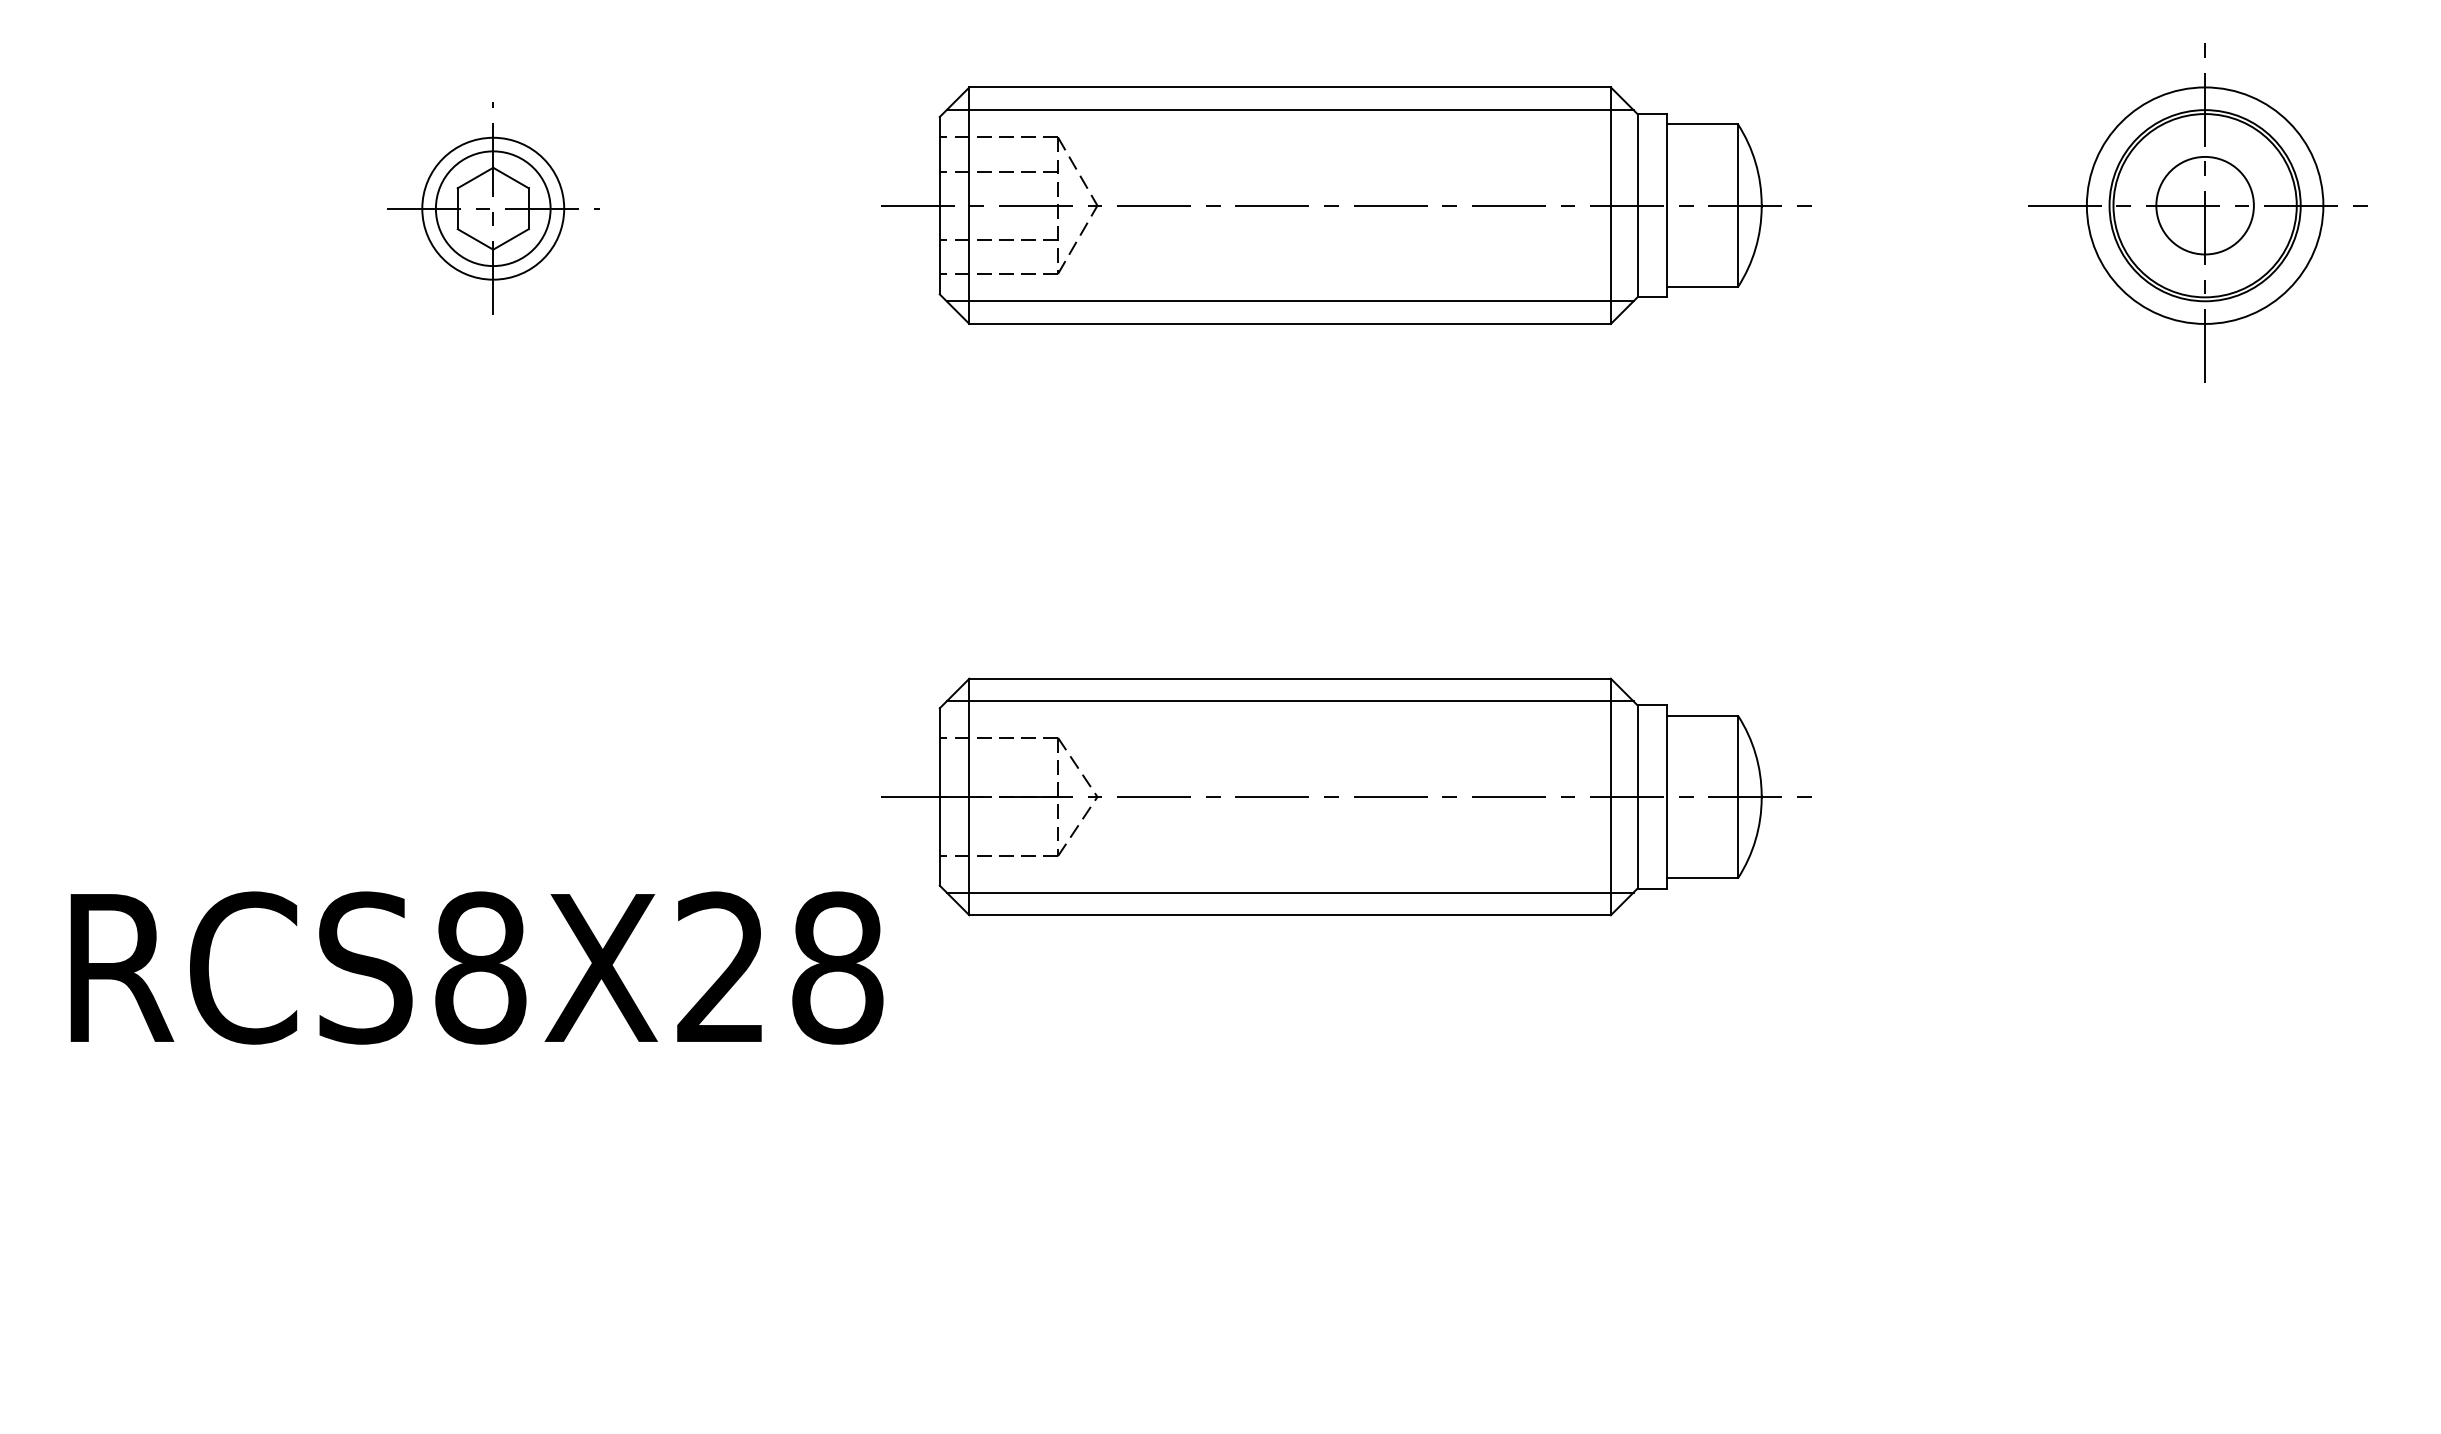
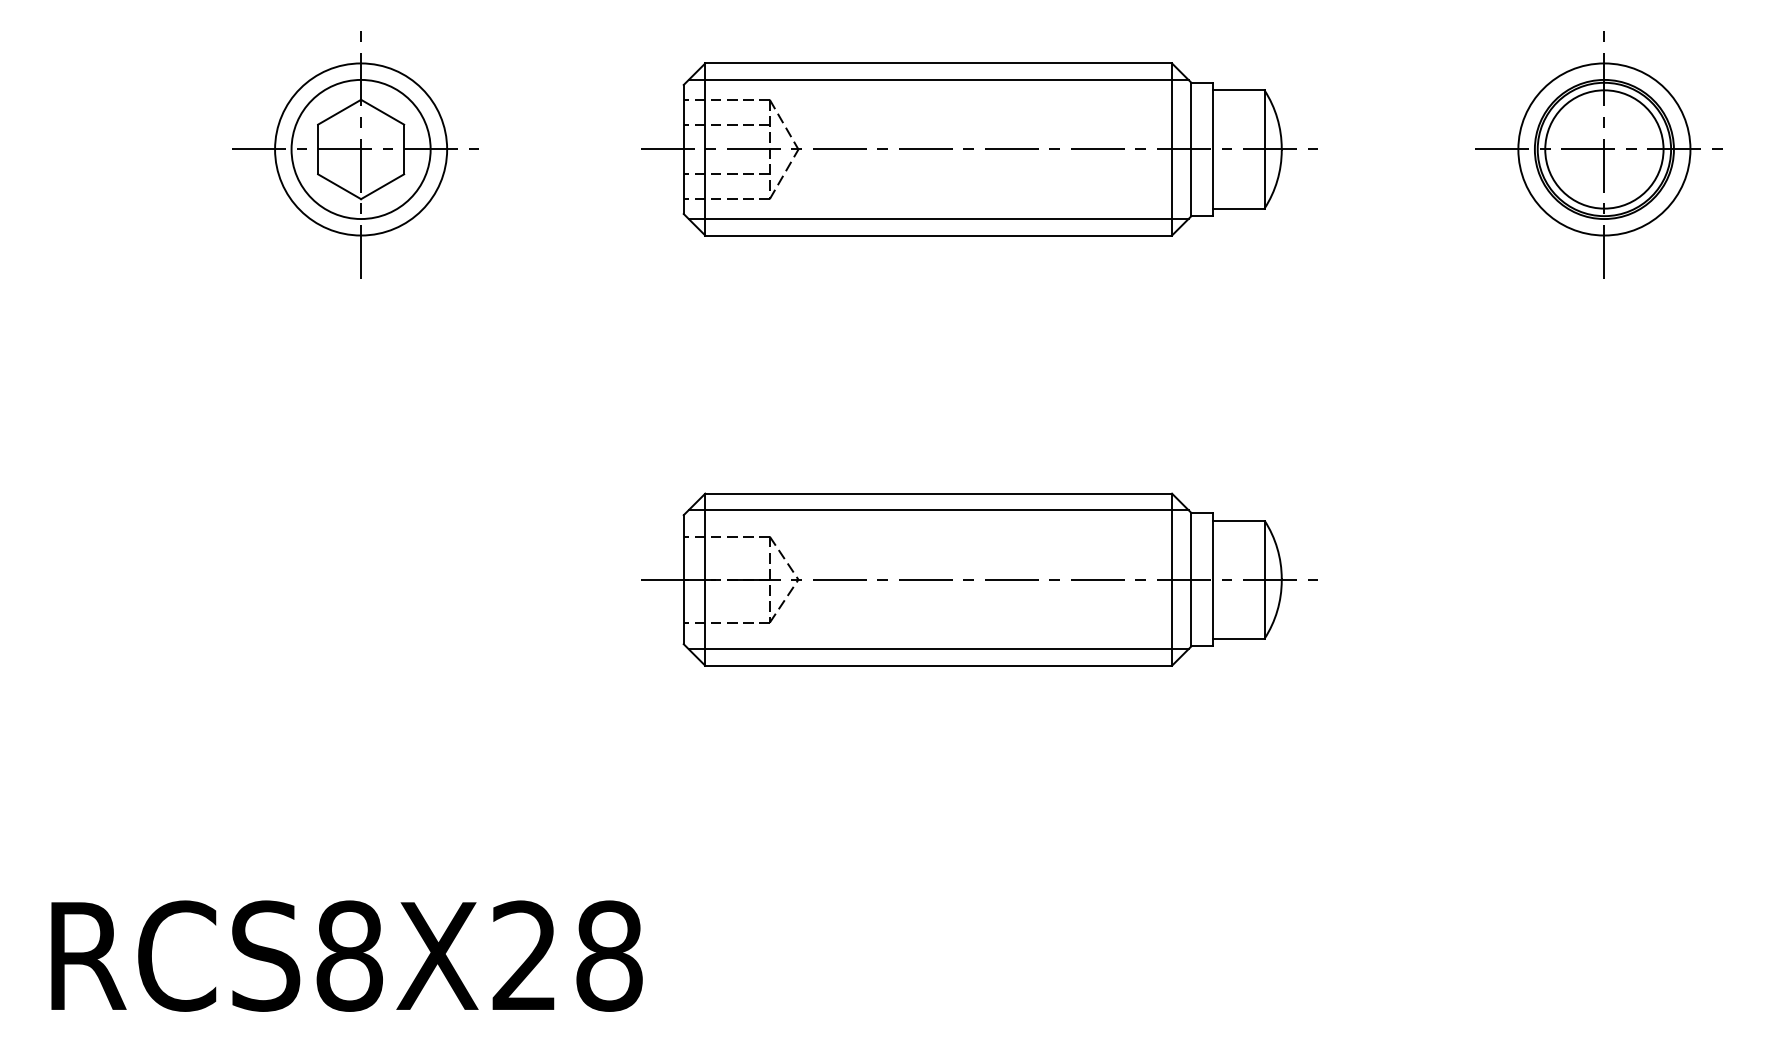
circle: (2205, 205) -> (1604, 149), size x1.67
part: (488, 212) -> (355, 154), size x1.67
text: (476, 967) -> (346, 955), moved

